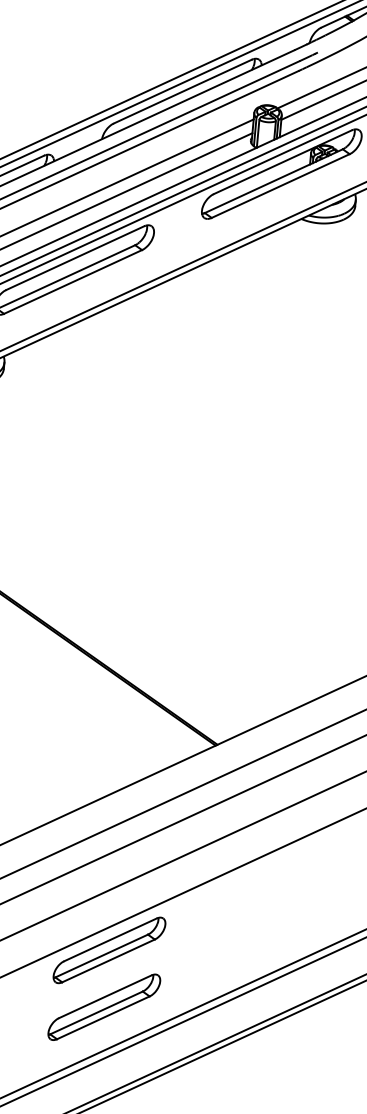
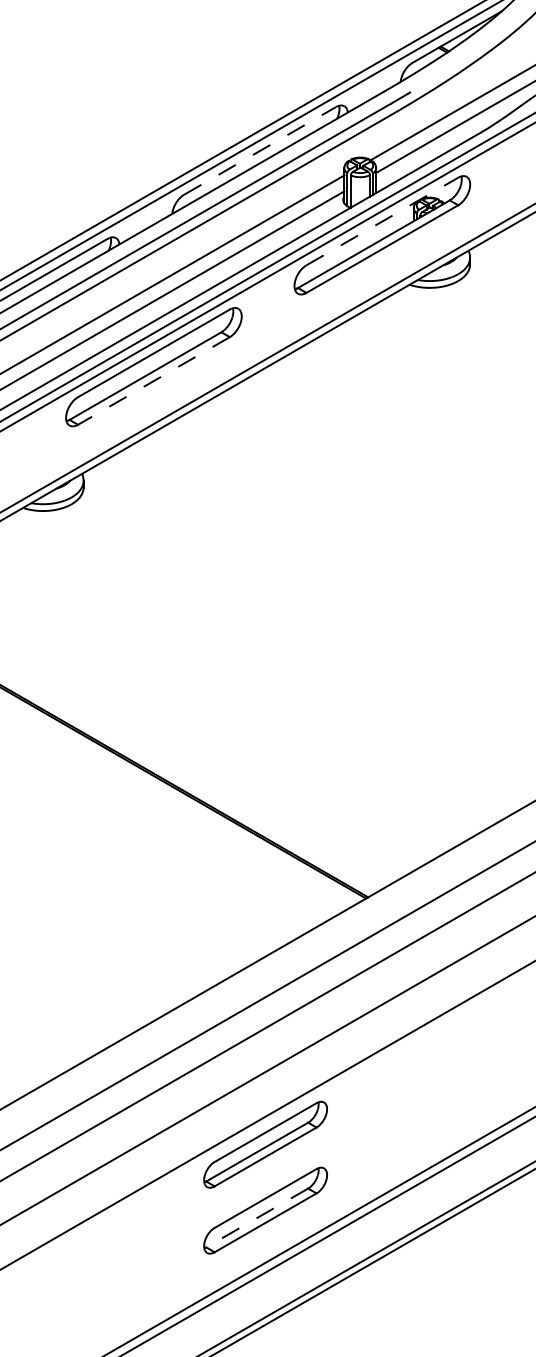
line: (183, 91) -> (260, 150), solid -> dashed
line: (283, 162) -> (382, 221), solid -> dashed
line: (72, 281) -> (153, 380), solid -> dashed
line: (96, 1012) -> (257, 1217), solid -> dashed

